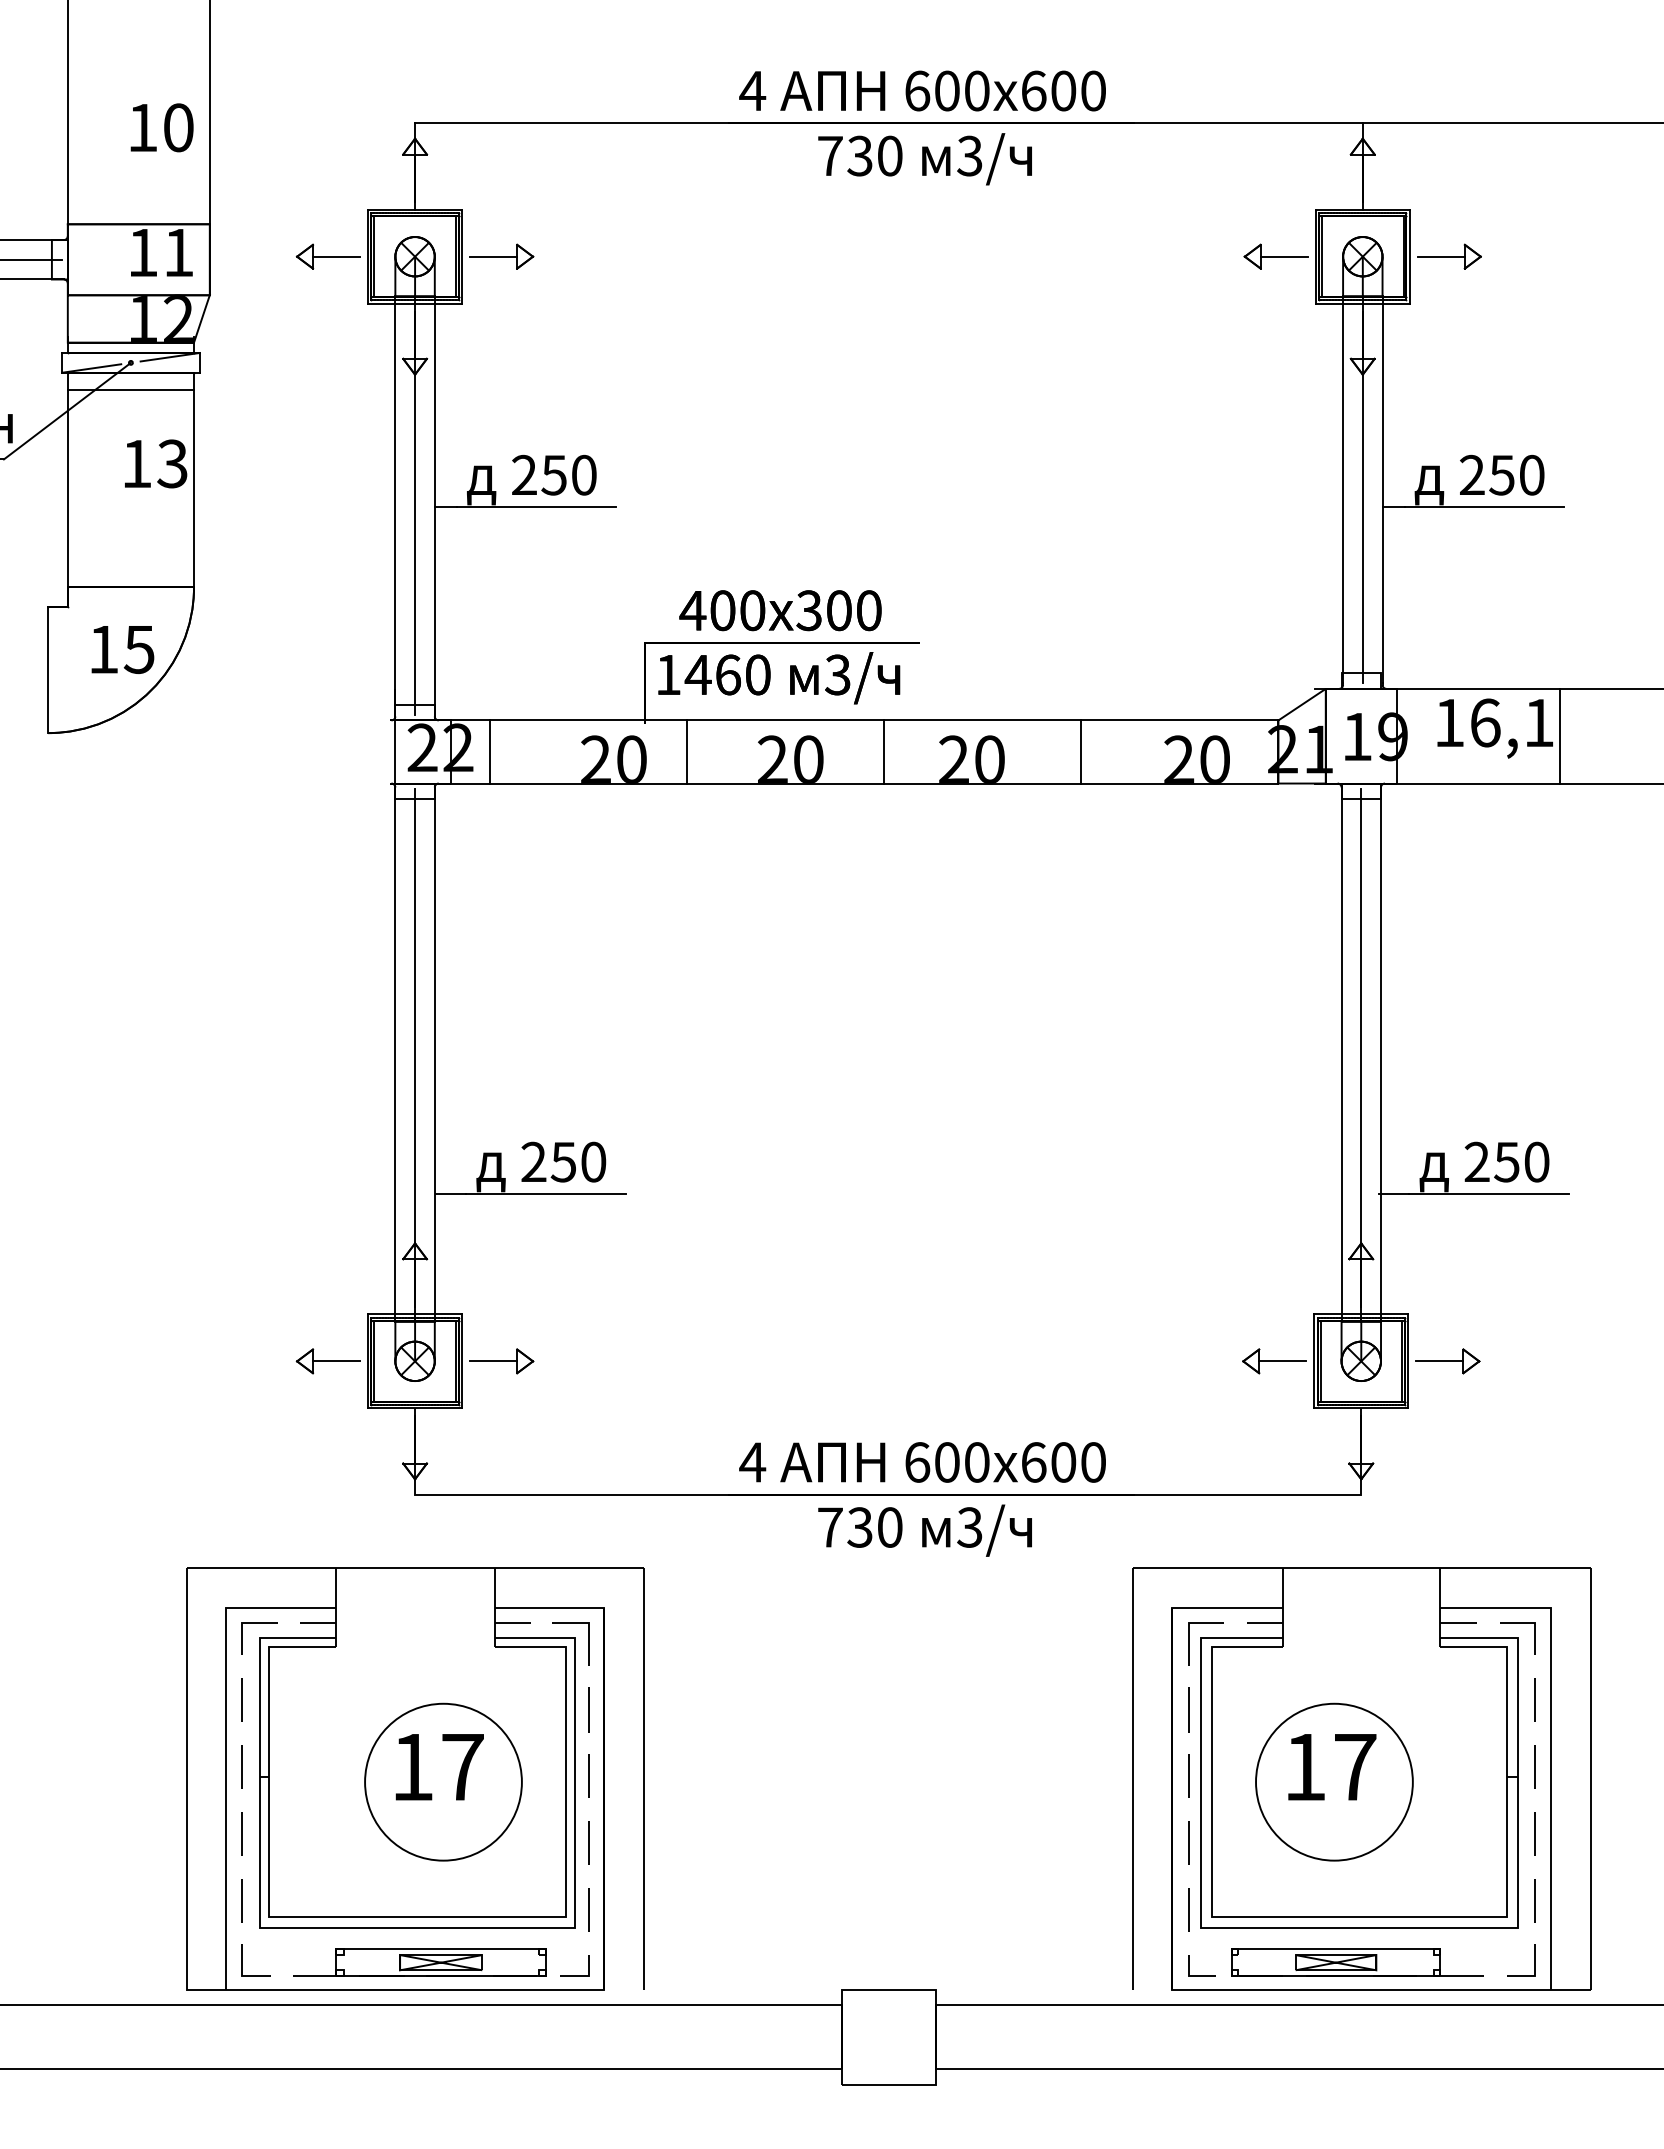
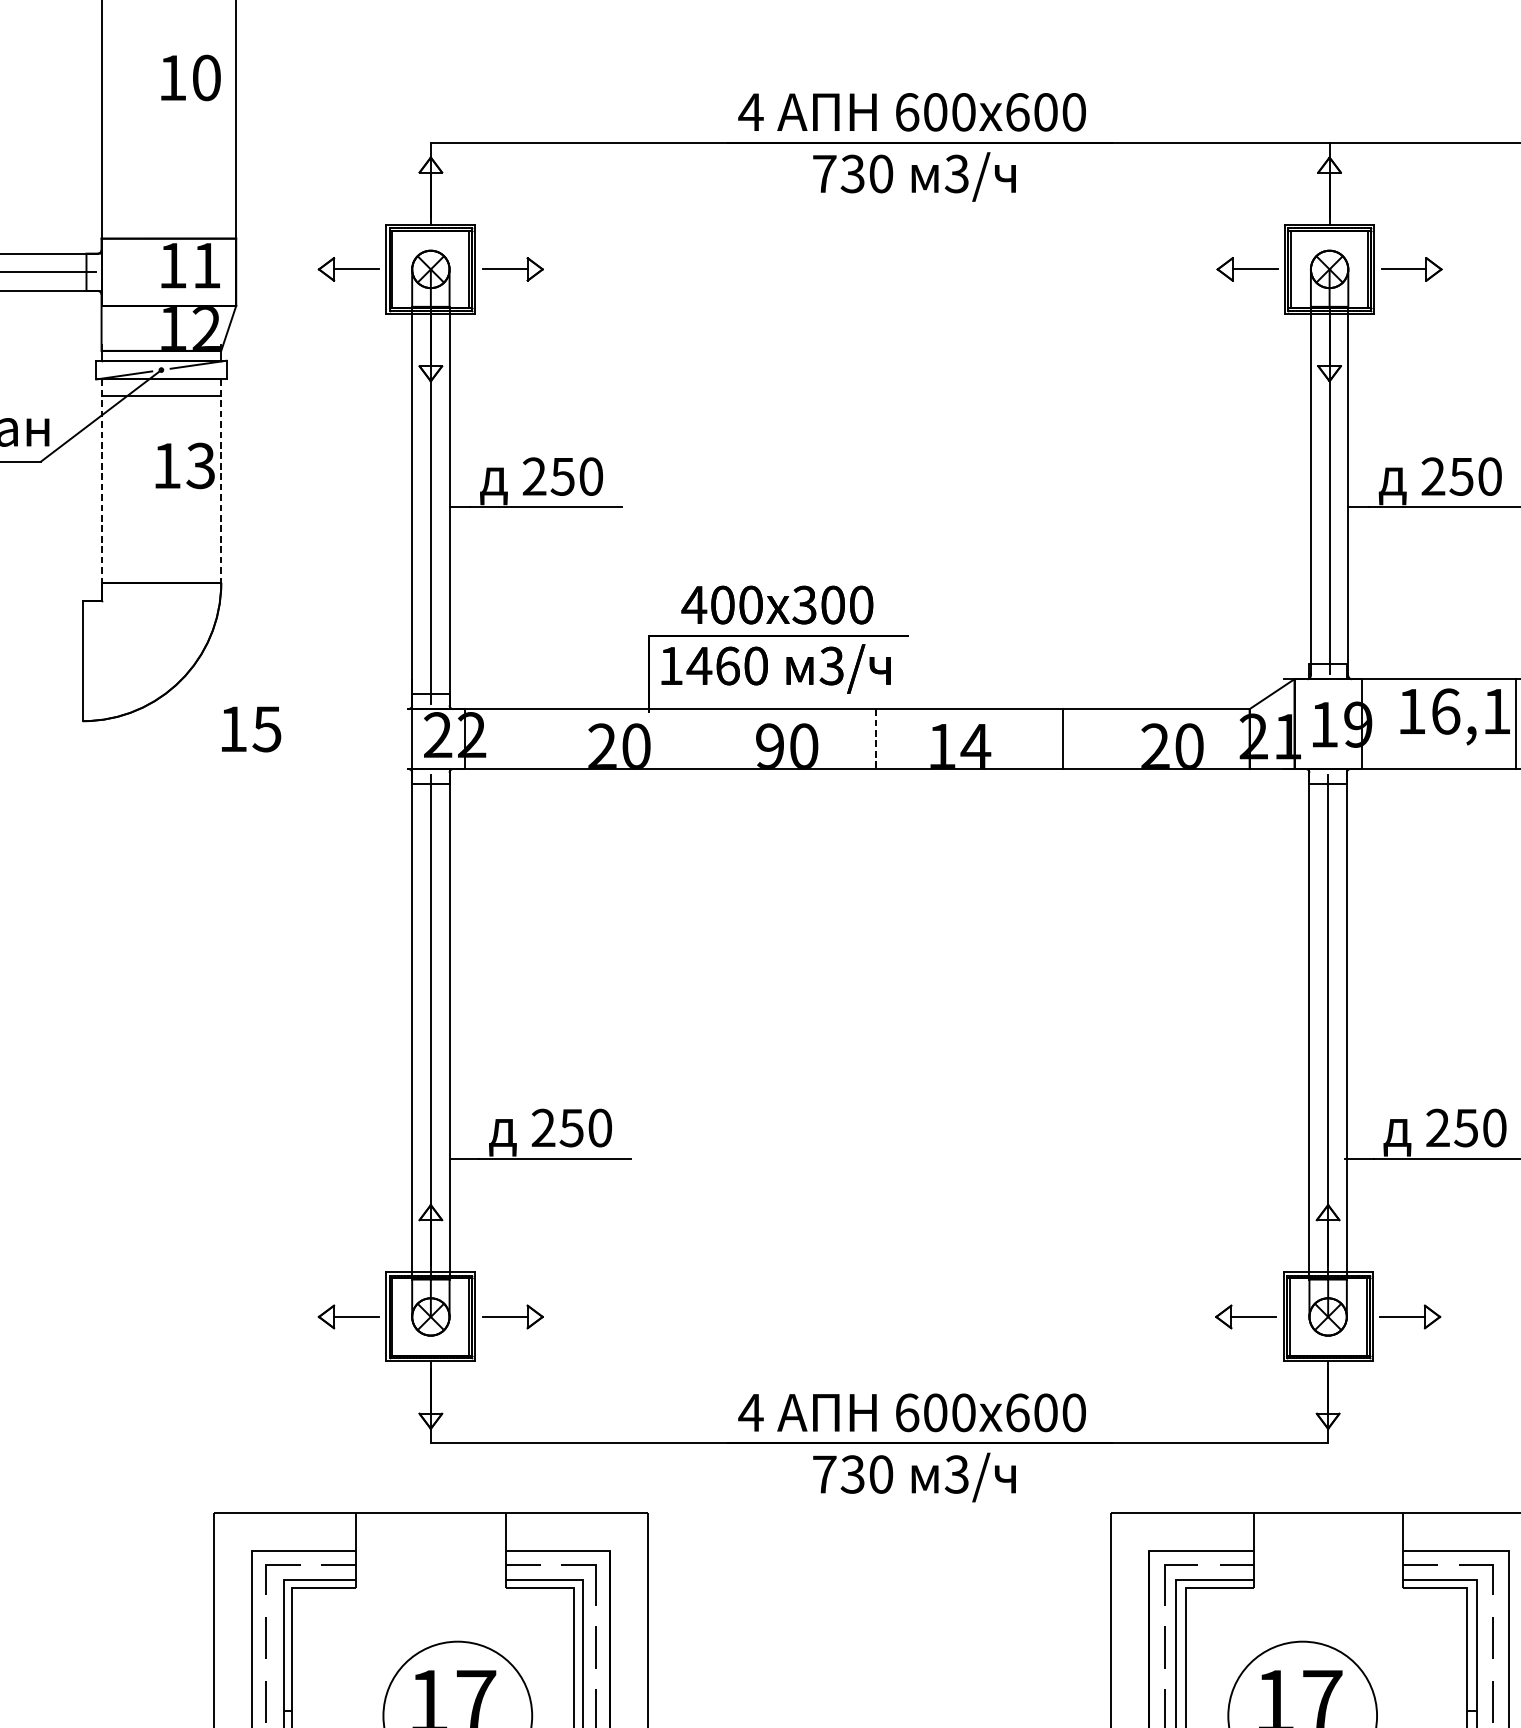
text: (161, 127) -> (190, 77), moved
line: (194, 480) -> (221, 481), solid -> dashed
line: (67, 490) -> (101, 491), solid -> dashed
text: (122, 649) -> (251, 729), moved
line: (489, 751) -> (501, 738), removed
line: (686, 751) -> (688, 738), removed
line: (884, 751) -> (876, 738), solid -> dashed
text: (772, 758) -> (769, 745), 20 -> 90
text: (972, 758) -> (959, 745), 20 -> 14

